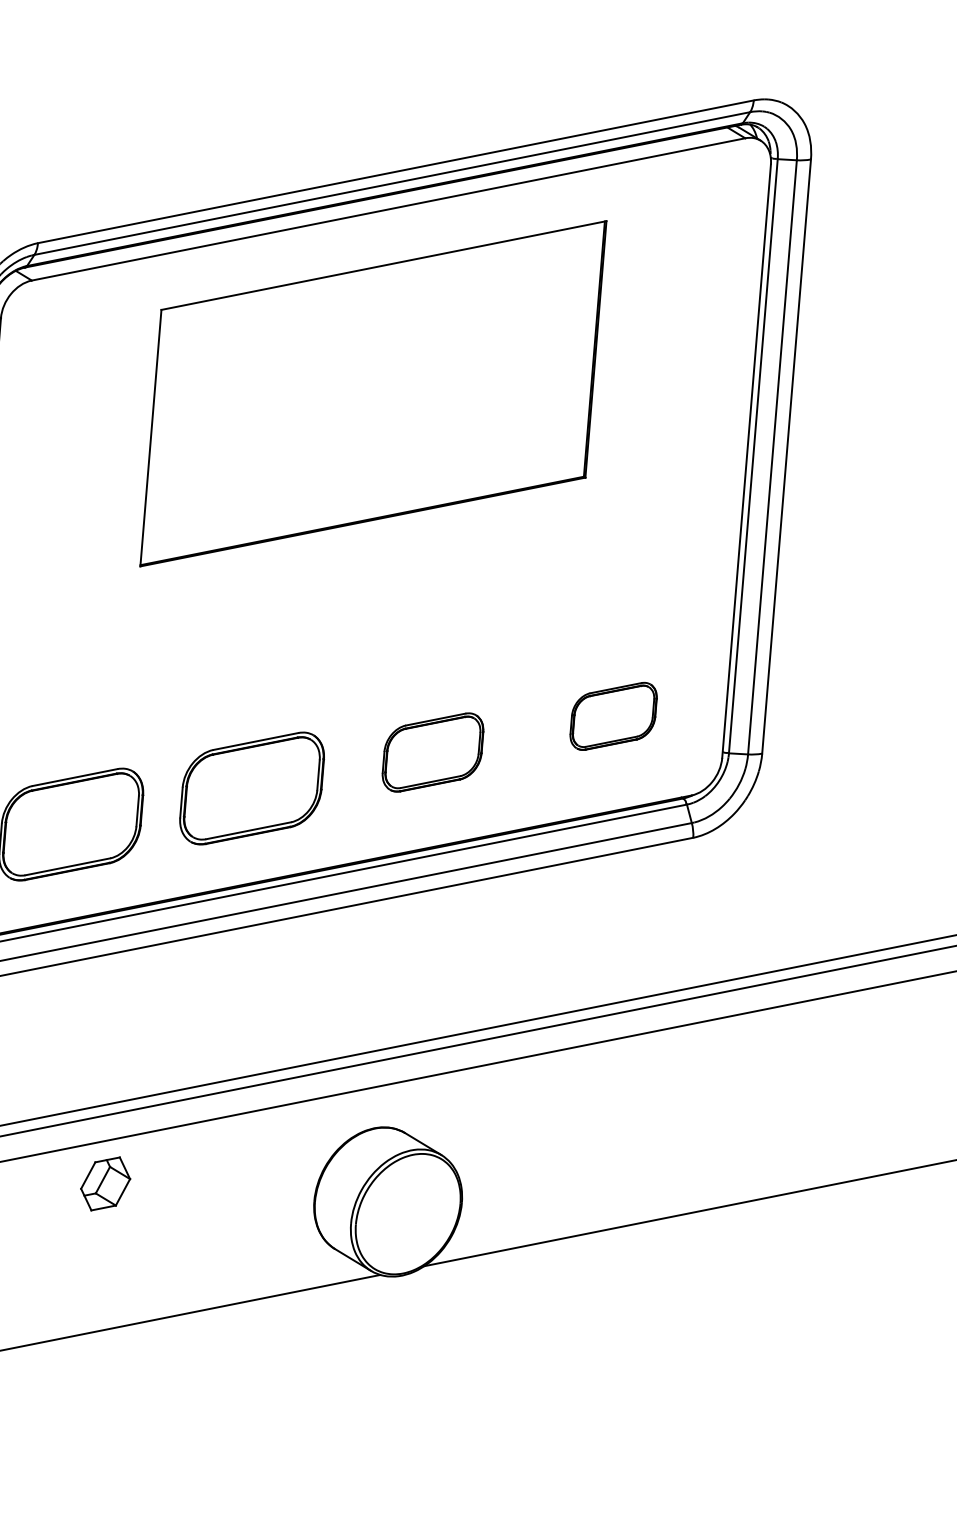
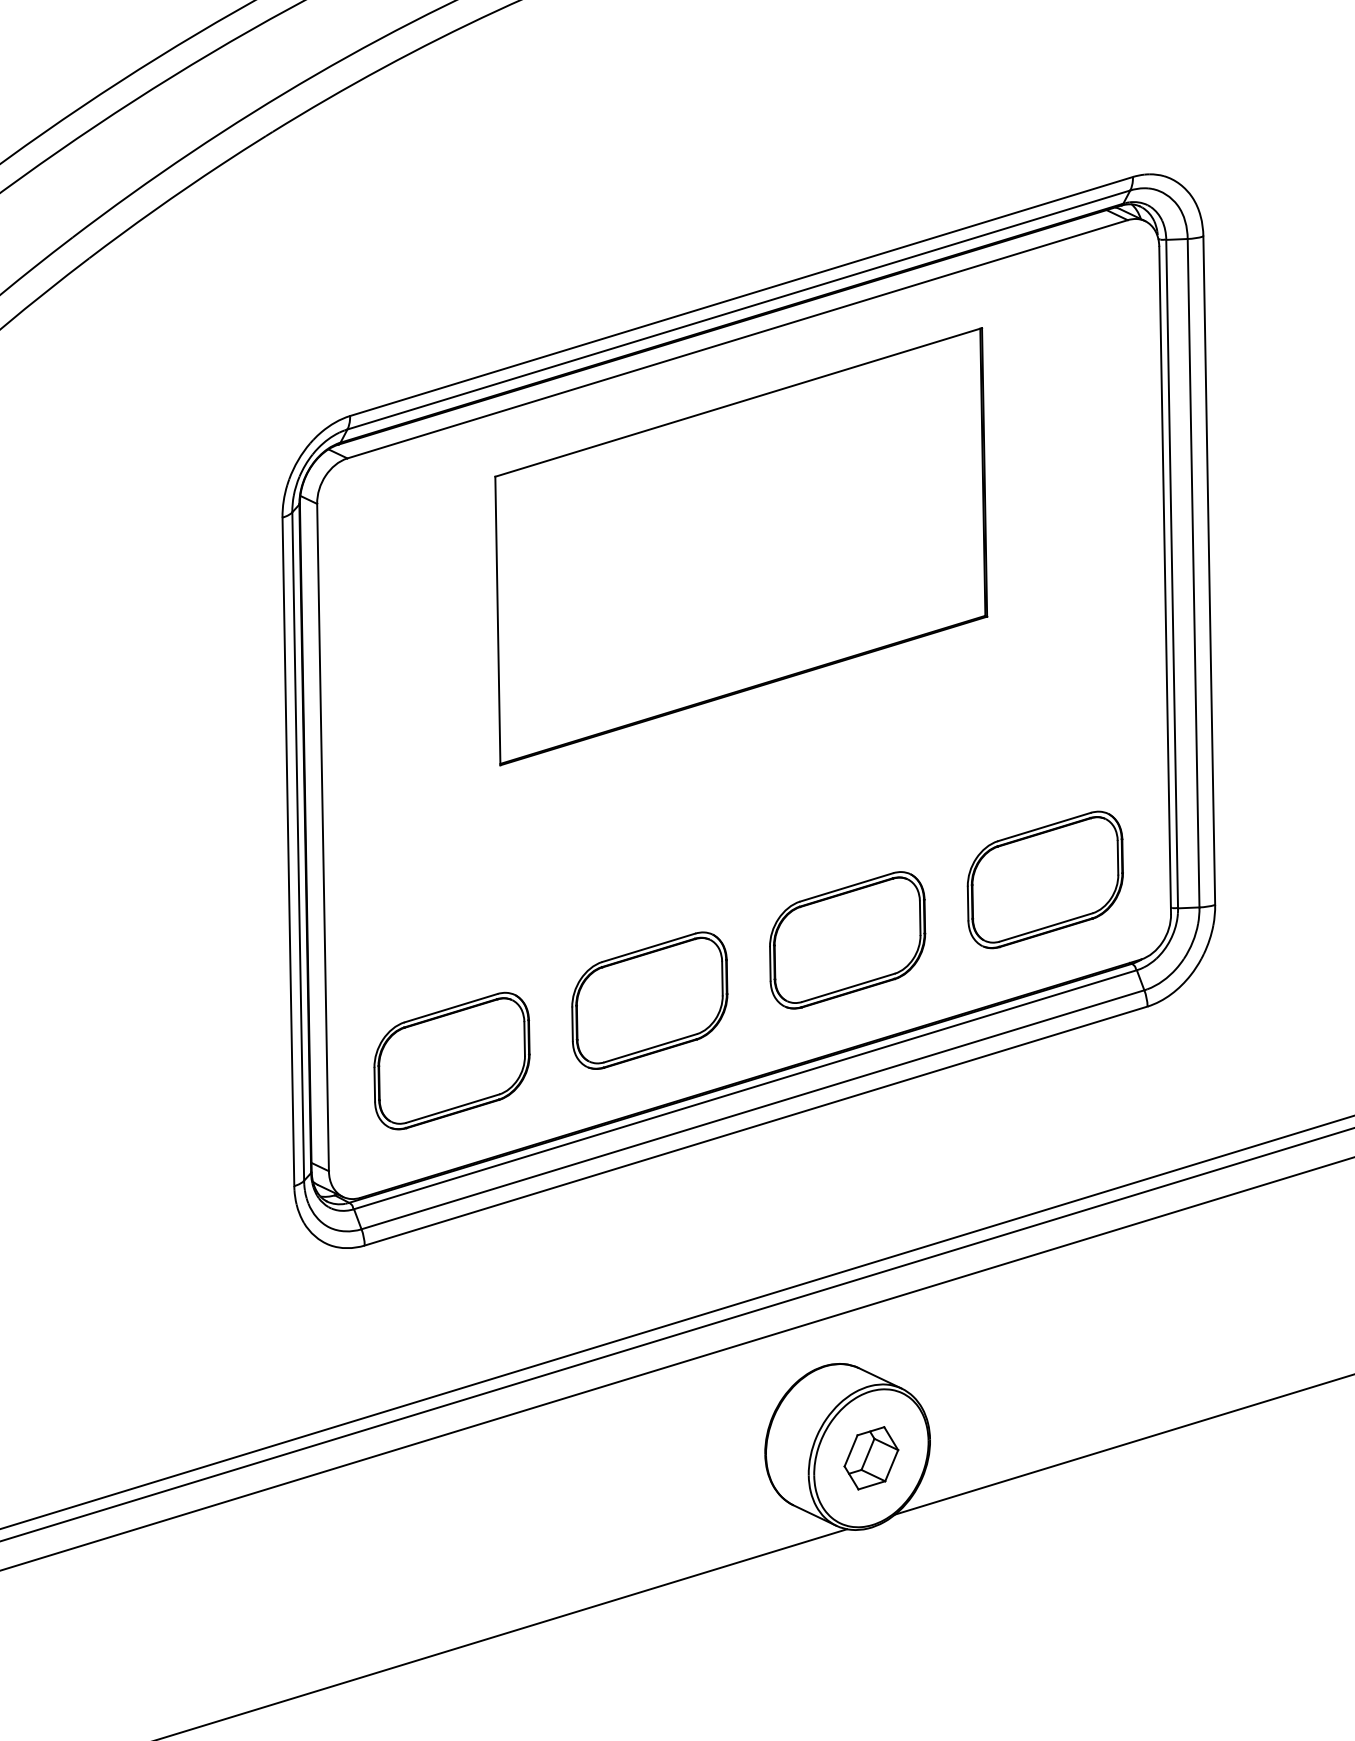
part: (613, 715) -> (1044, 879), size x1.67
part: (432, 752) -> (847, 940), size x1.43
part: (105, 1184) -> (871, 1458), moved

